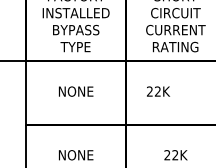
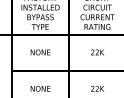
text: (158, 91) -> (97, 52), moved

